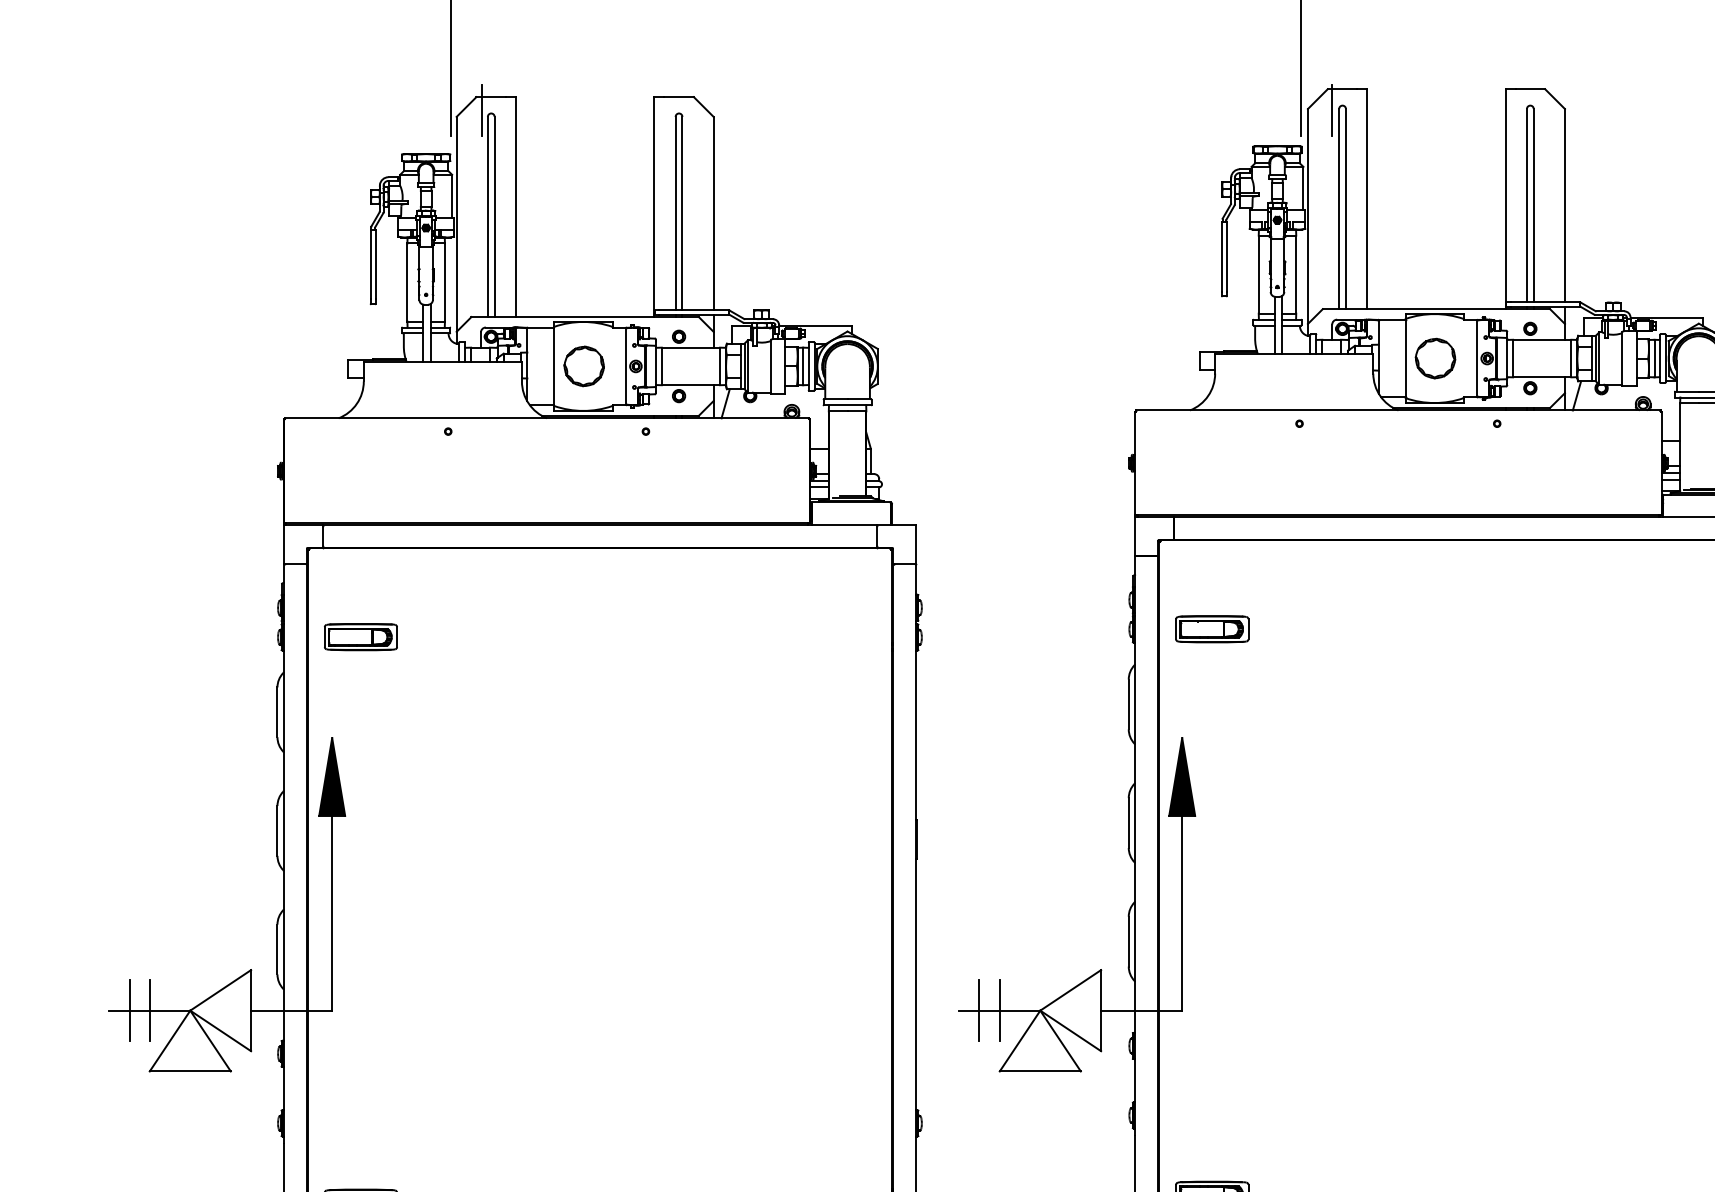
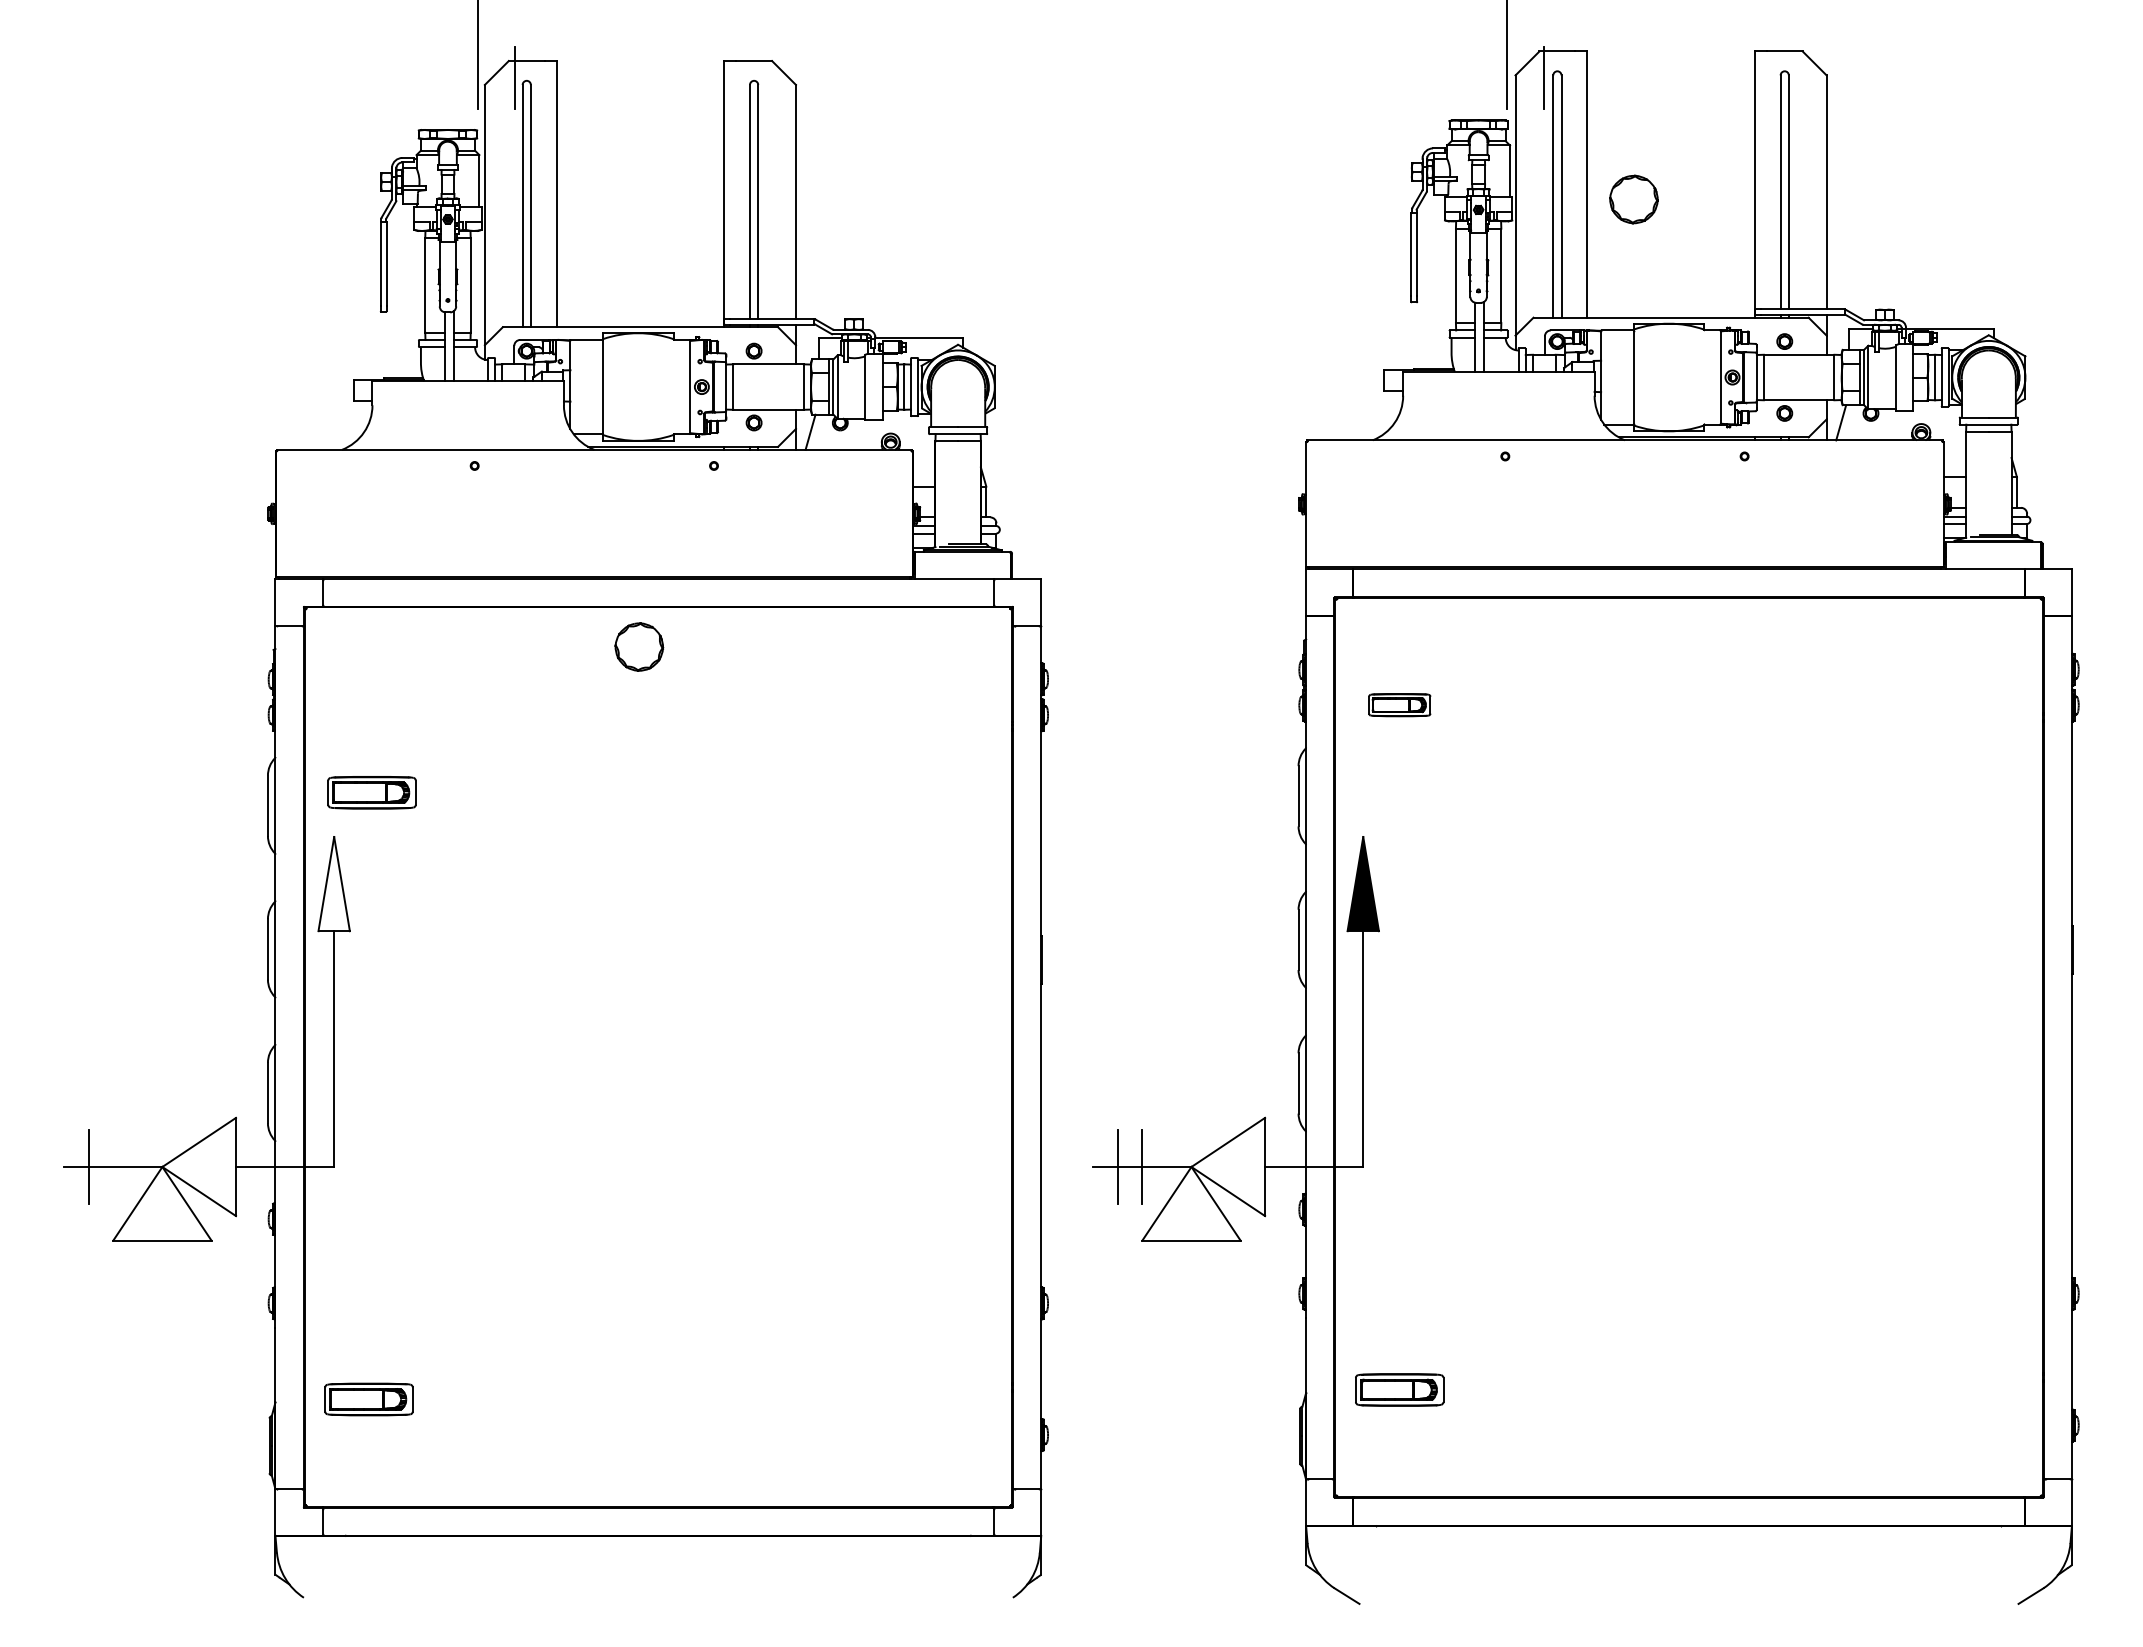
part: (1435, 358) -> (1633, 199), moved
part: (584, 365) -> (639, 646), moved
part: (1212, 628) -> (1399, 704), size x0.7
part: (360, 636) -> (371, 792), moved
fill: (331, 777) -> (333, 884), removed
line: (149, 1010) -> (113, 1166), removed

